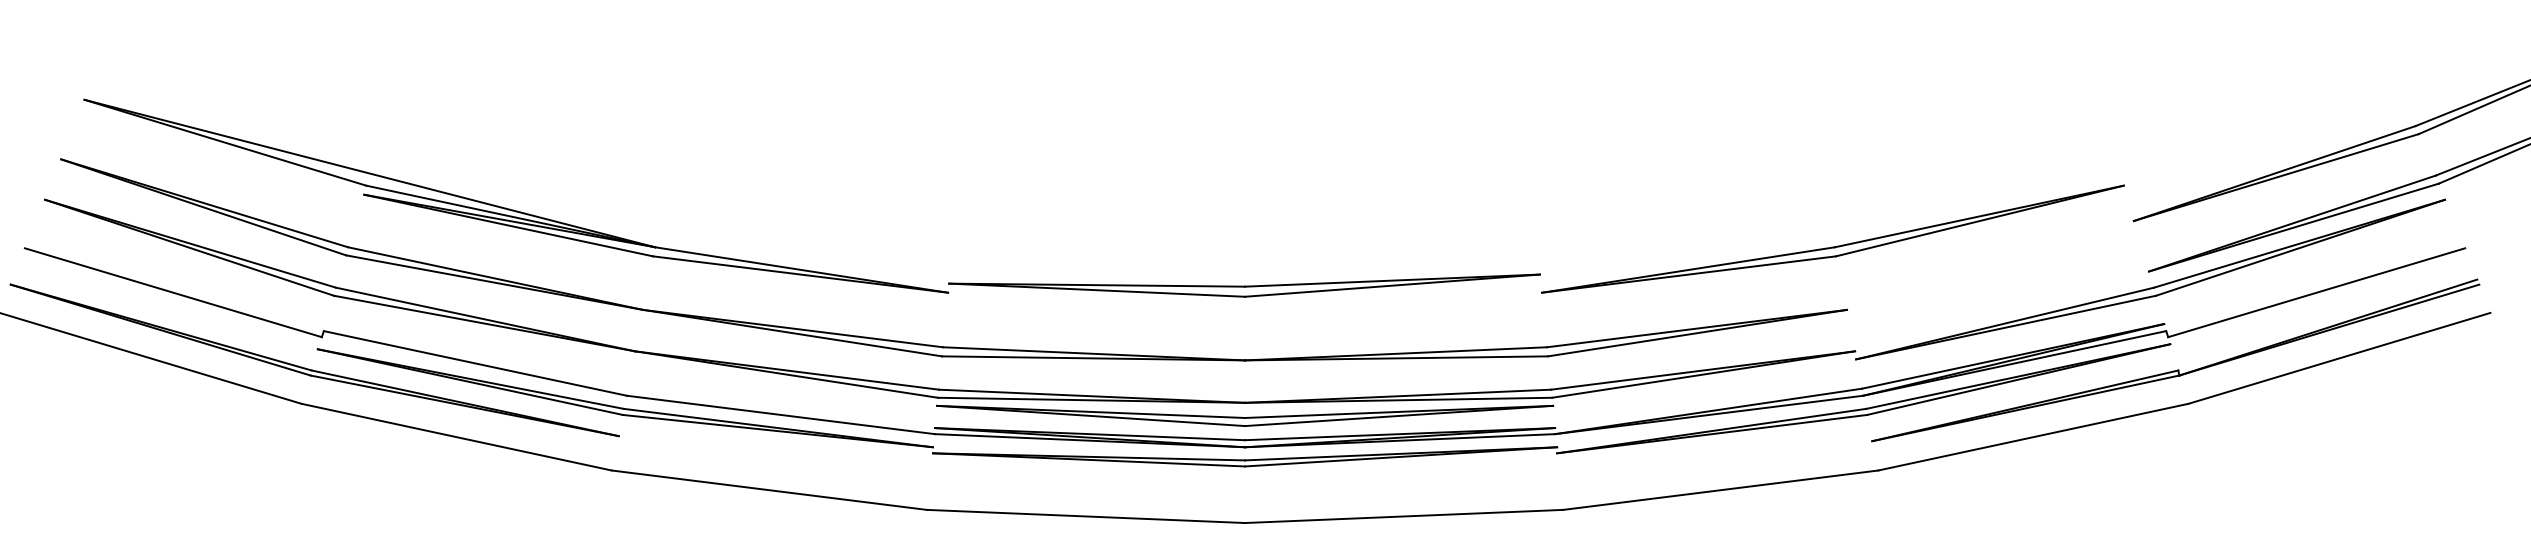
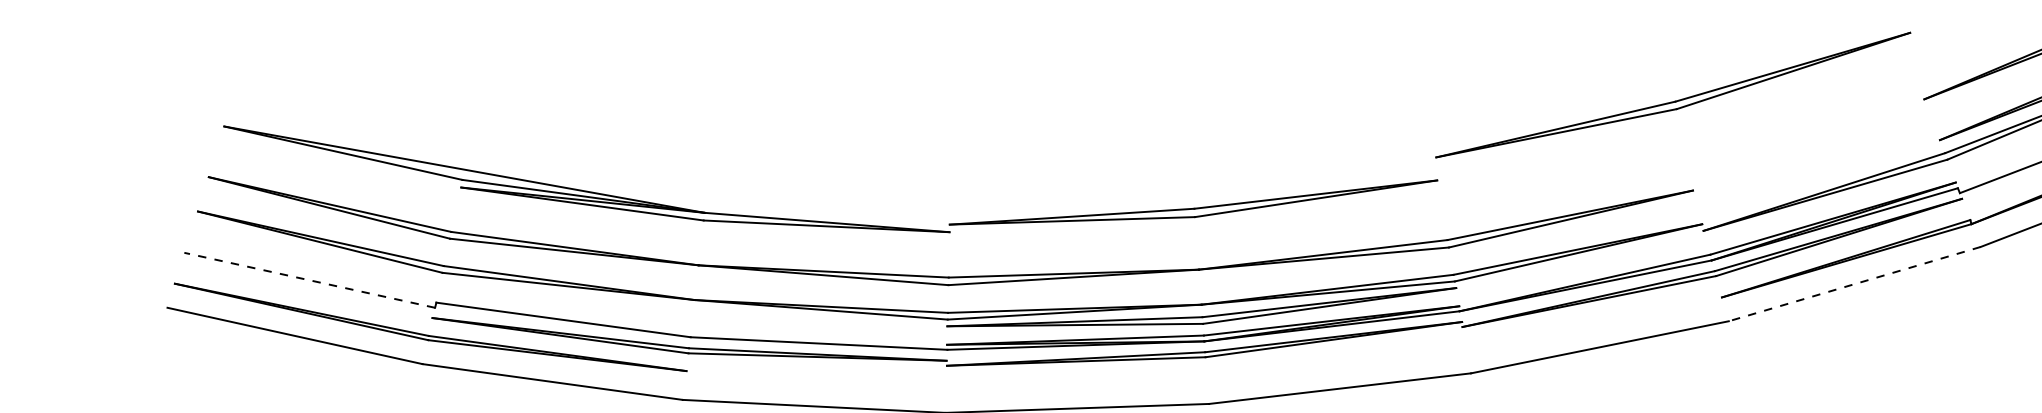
part: (1832, 246) -> (1673, 101), moved
line: (173, 292) -> (309, 280), solid -> dashed
line: (2033, 437) -> (1854, 284), solid -> dashed

